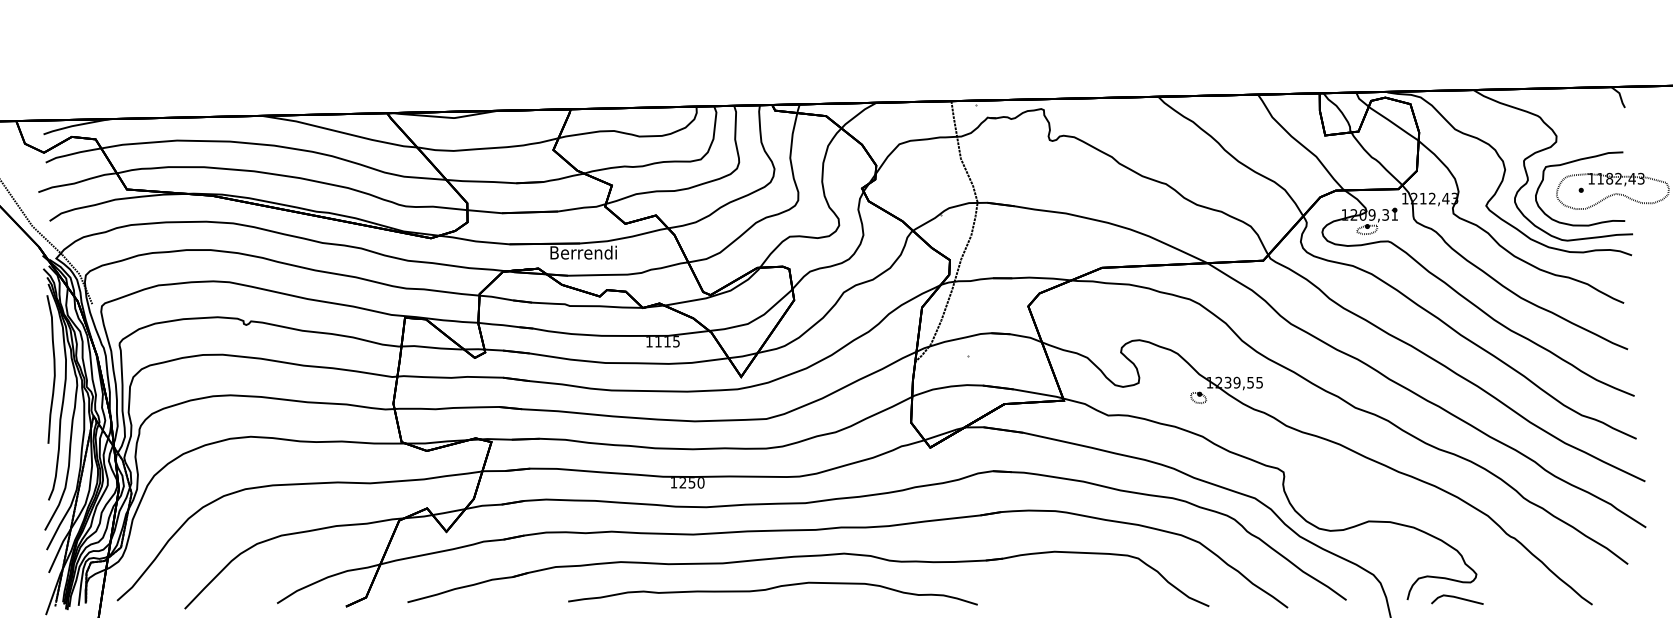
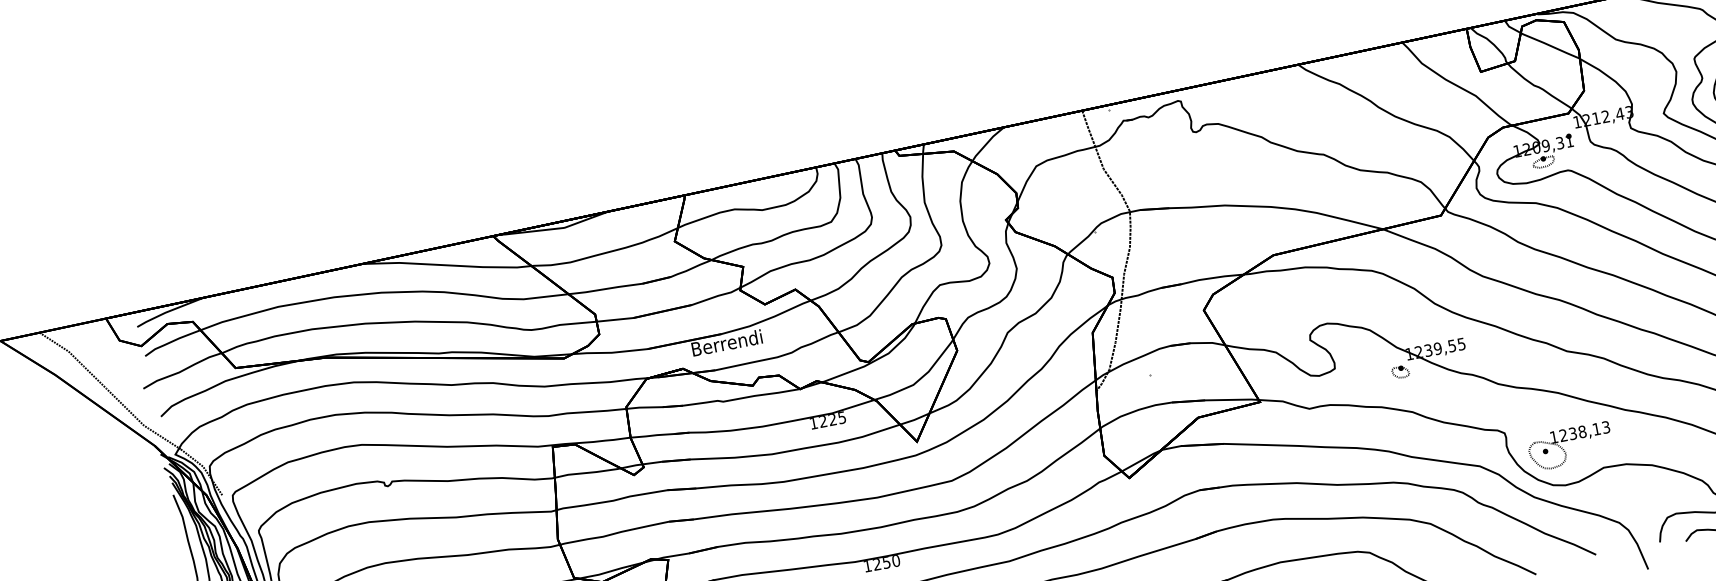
text: (662, 341) -> (827, 420), 1115 -> 1225
part: (1341, 495) -> (1569, 446), added

